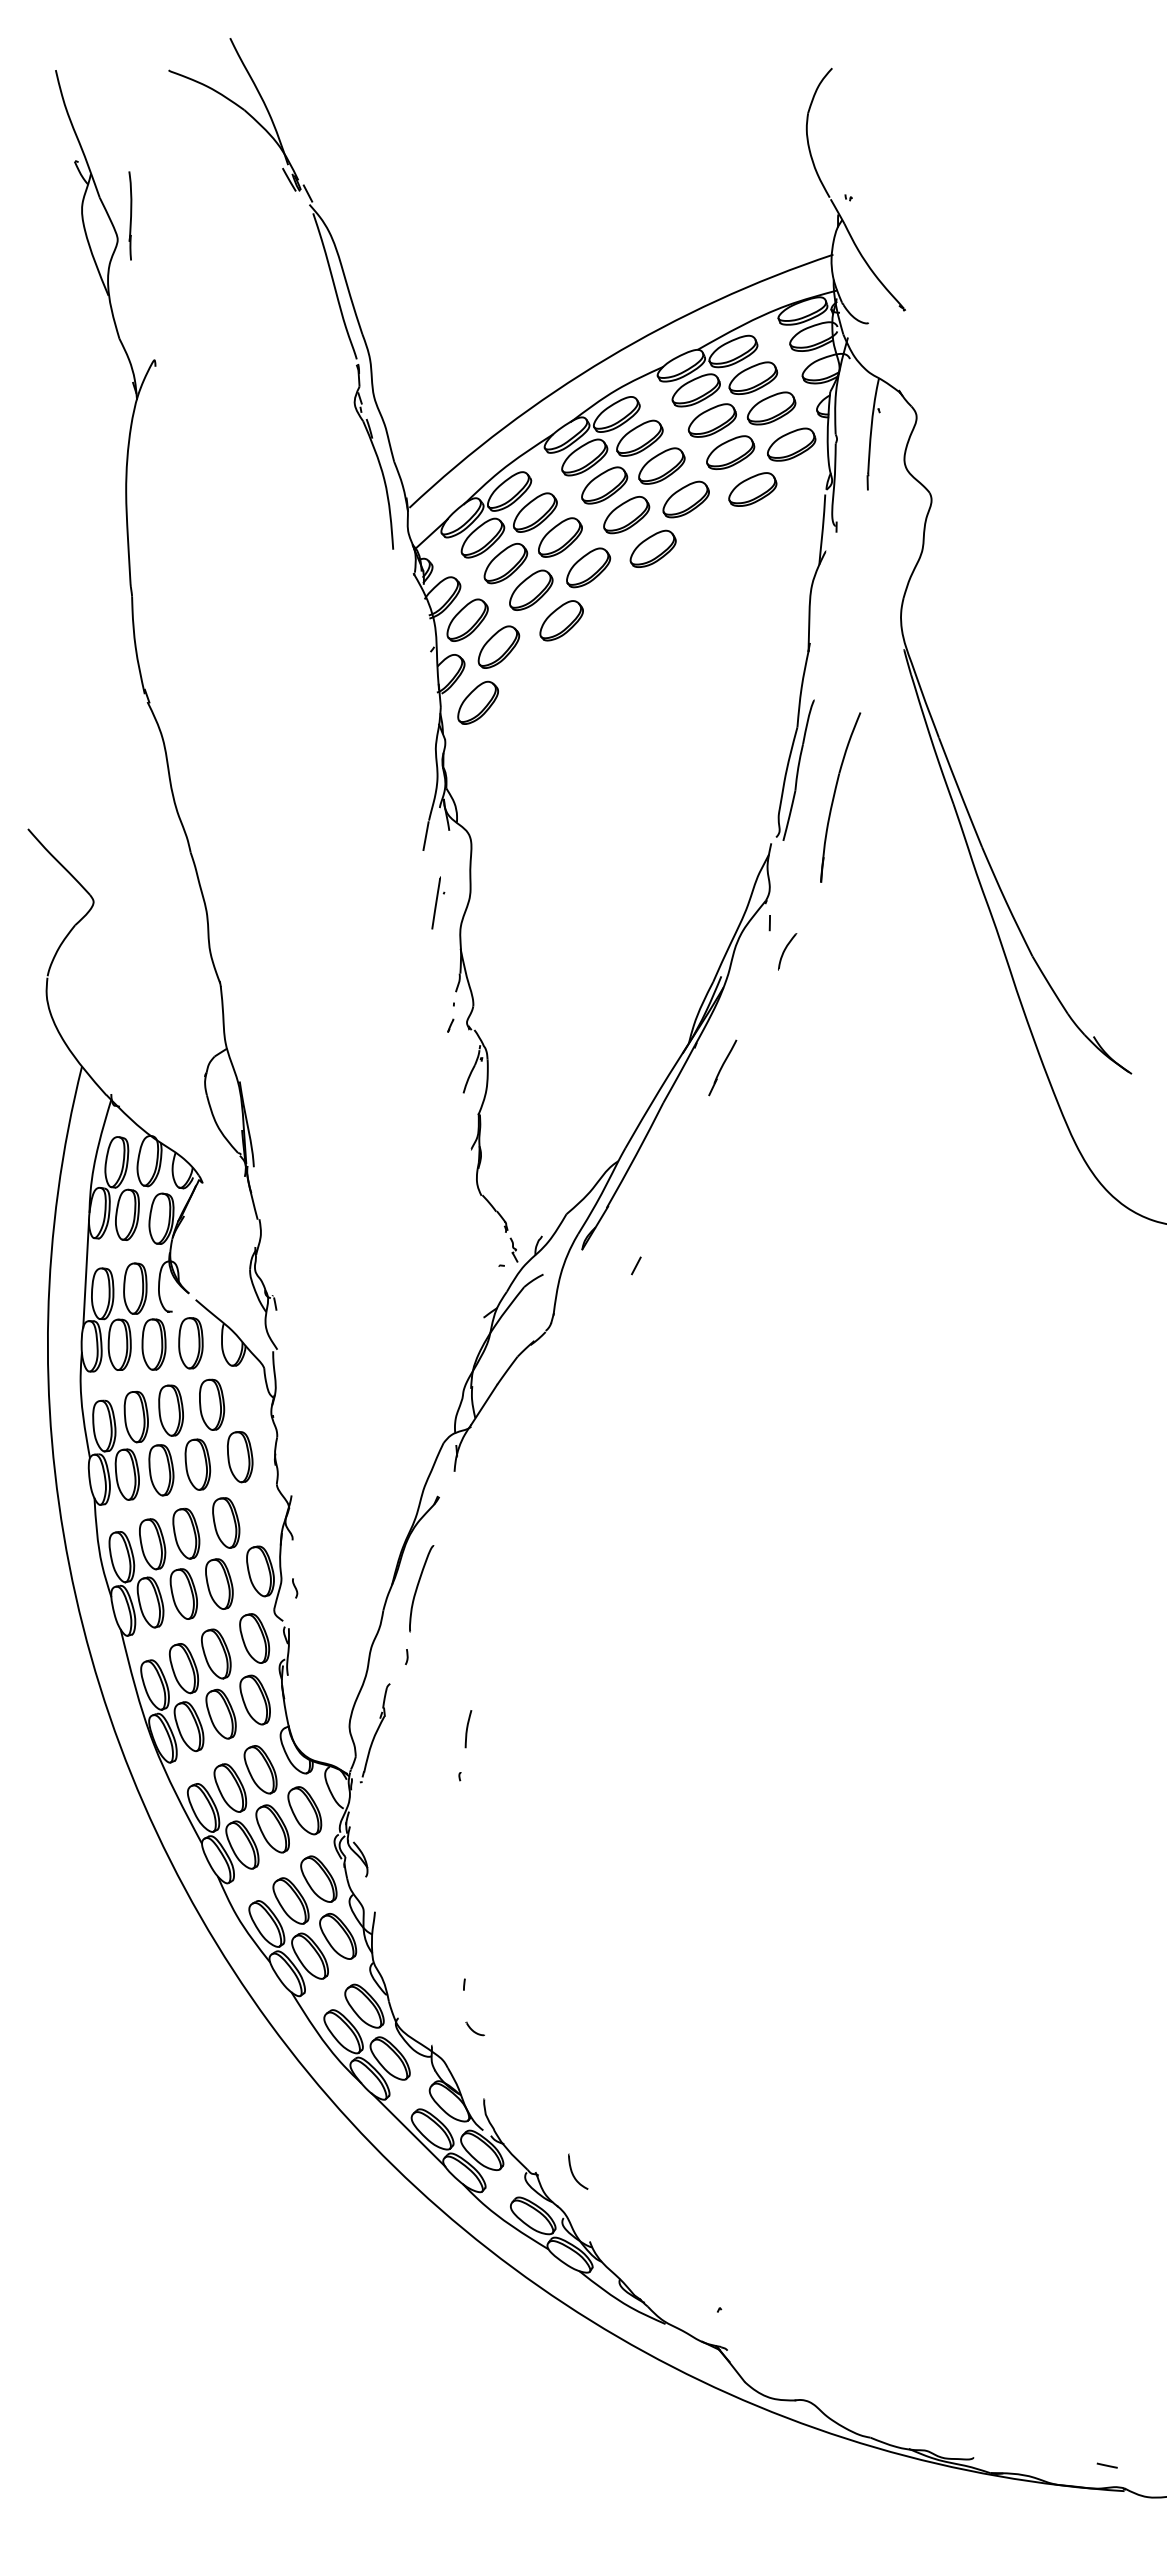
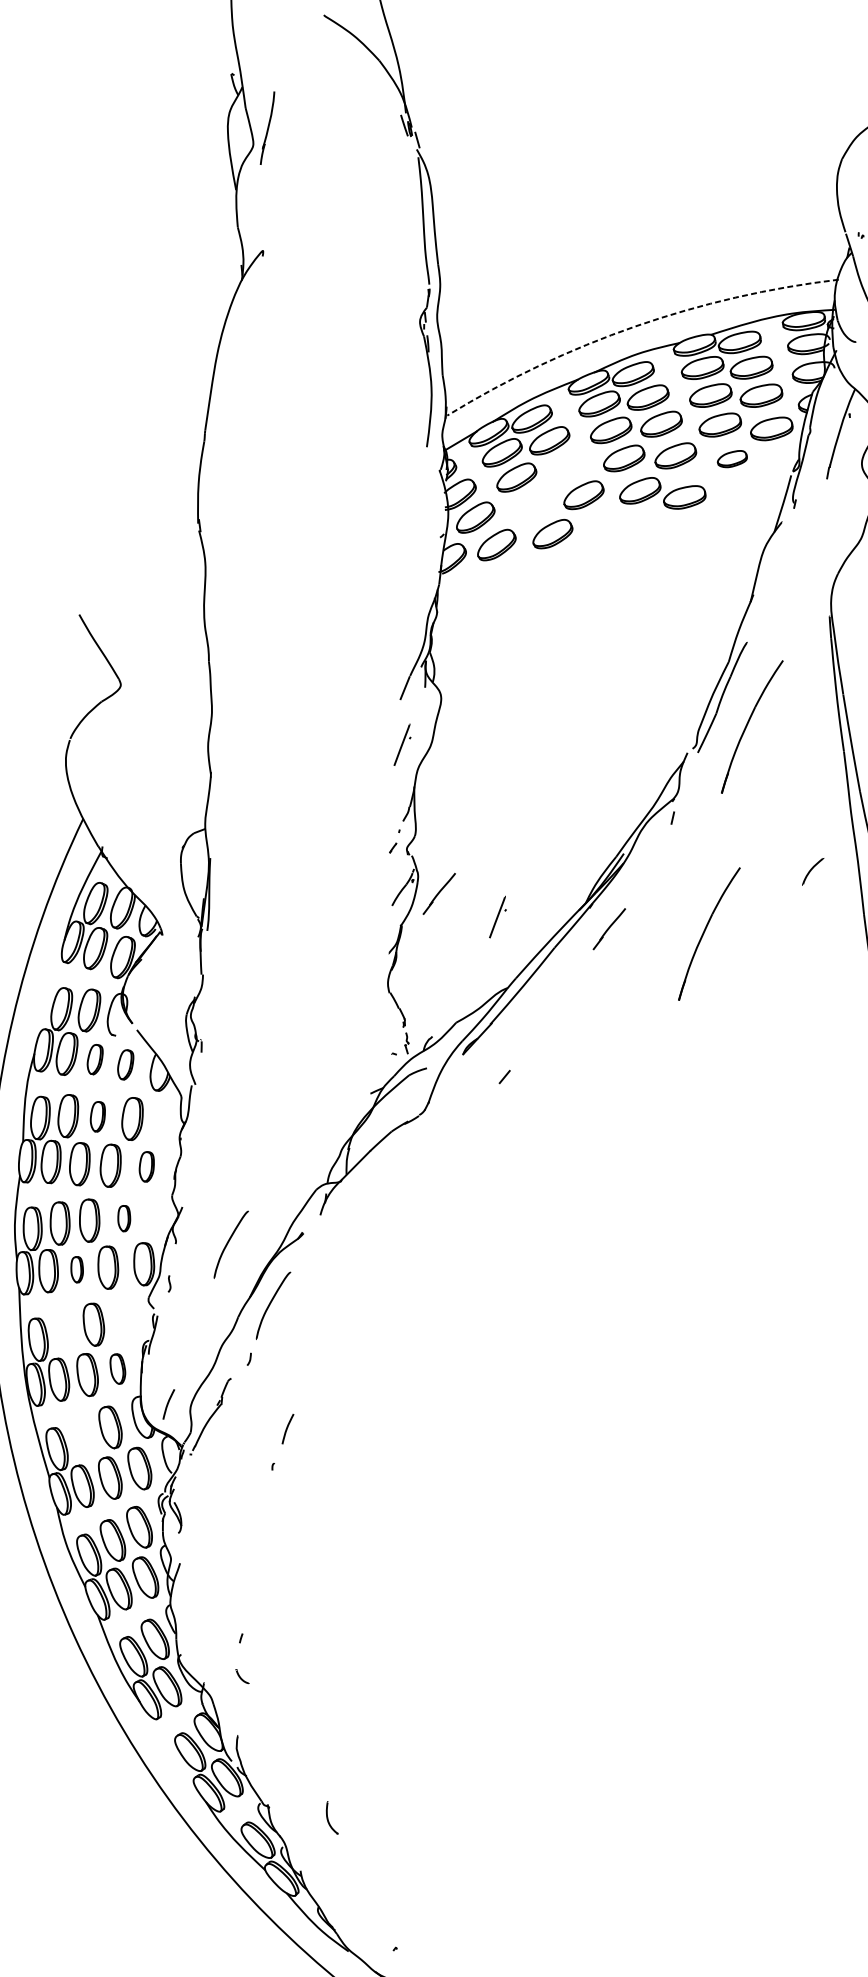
arc: (607, 358) -> (635, 326), solid -> dashed
part: (752, 489) -> (732, 458), size x0.7
part: (560, 537) -> (566, 465), removed
part: (706, 545) -> (684, 497), added
part: (531, 589) -> (533, 503), removed
part: (477, 702) -> (470, 587), removed
part: (787, 951) -> (813, 871), moved
part: (840, 1049) -> (709, 933), added
line: (515, 1067) -> (439, 893), added
part: (591, 1080) -> (499, 917), added
line: (86, 1273) -> (51, 989), removed
part: (190, 1343) -> (125, 1064), size x0.7
part: (153, 1344) -> (94, 1059), size x0.7
part: (170, 1410) -> (97, 1116), size x0.7
part: (240, 1457) -> (146, 1167), size x0.7
part: (226, 1522) -> (124, 1218), size x0.6
curve: (354, 1525) -> (229, 1242), added
part: (183, 1593) -> (76, 1269), size x0.6
part: (254, 1638) -> (127, 1318), removed
part: (183, 1668) -> (64, 1330), removed
part: (254, 1699) -> (117, 1368), size x0.7
curve: (322, 1729) -> (168, 1404), added
part: (230, 1787) -> (82, 1436), removed
line: (408, 2129) -> (170, 1747), removed
part: (578, 2171) -> (332, 1817), moved

